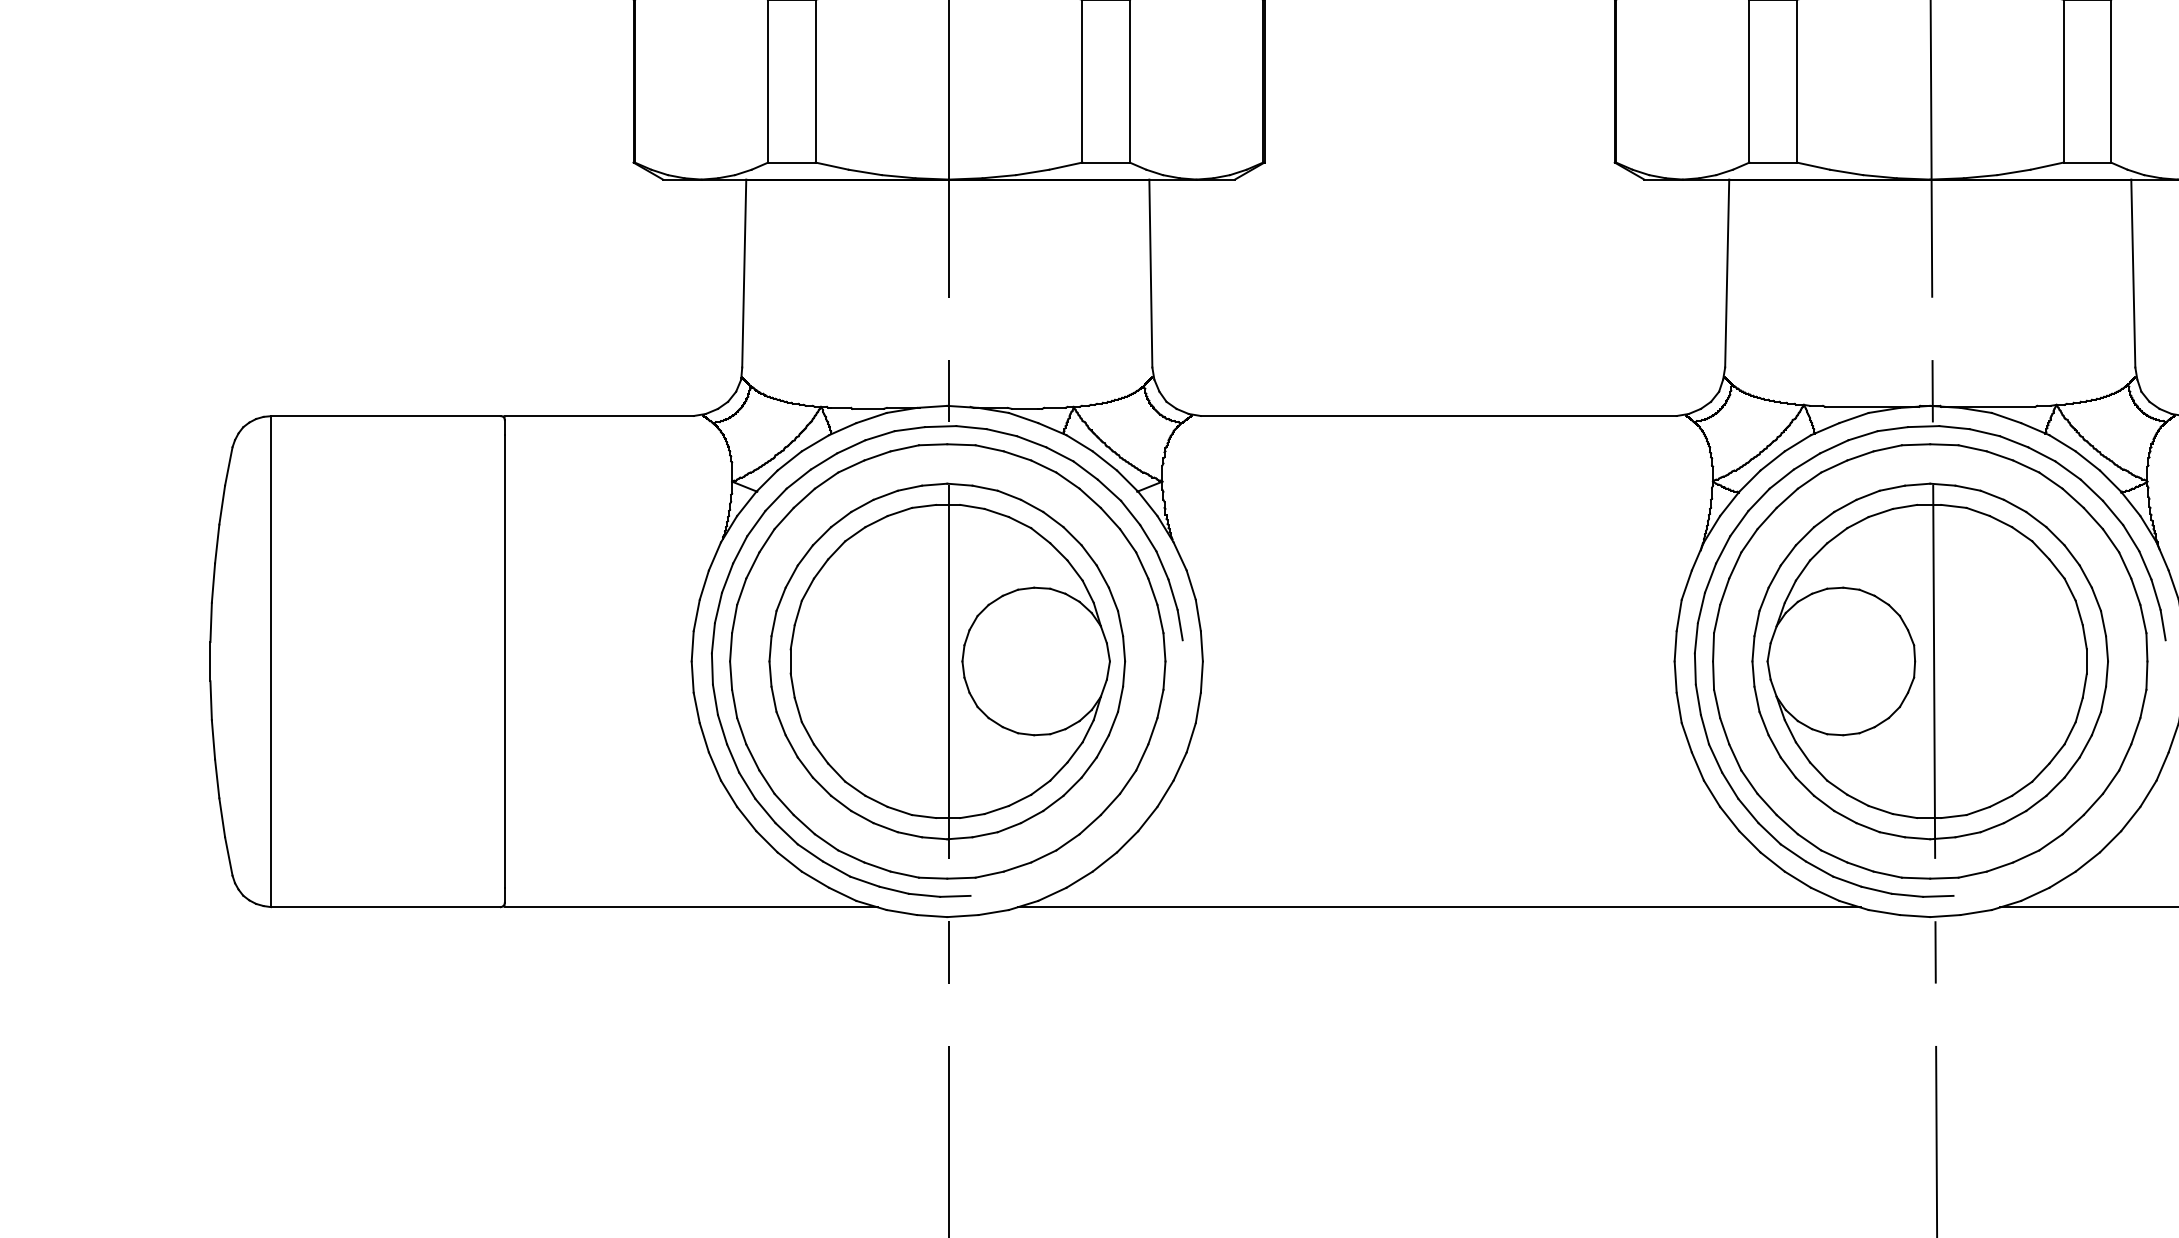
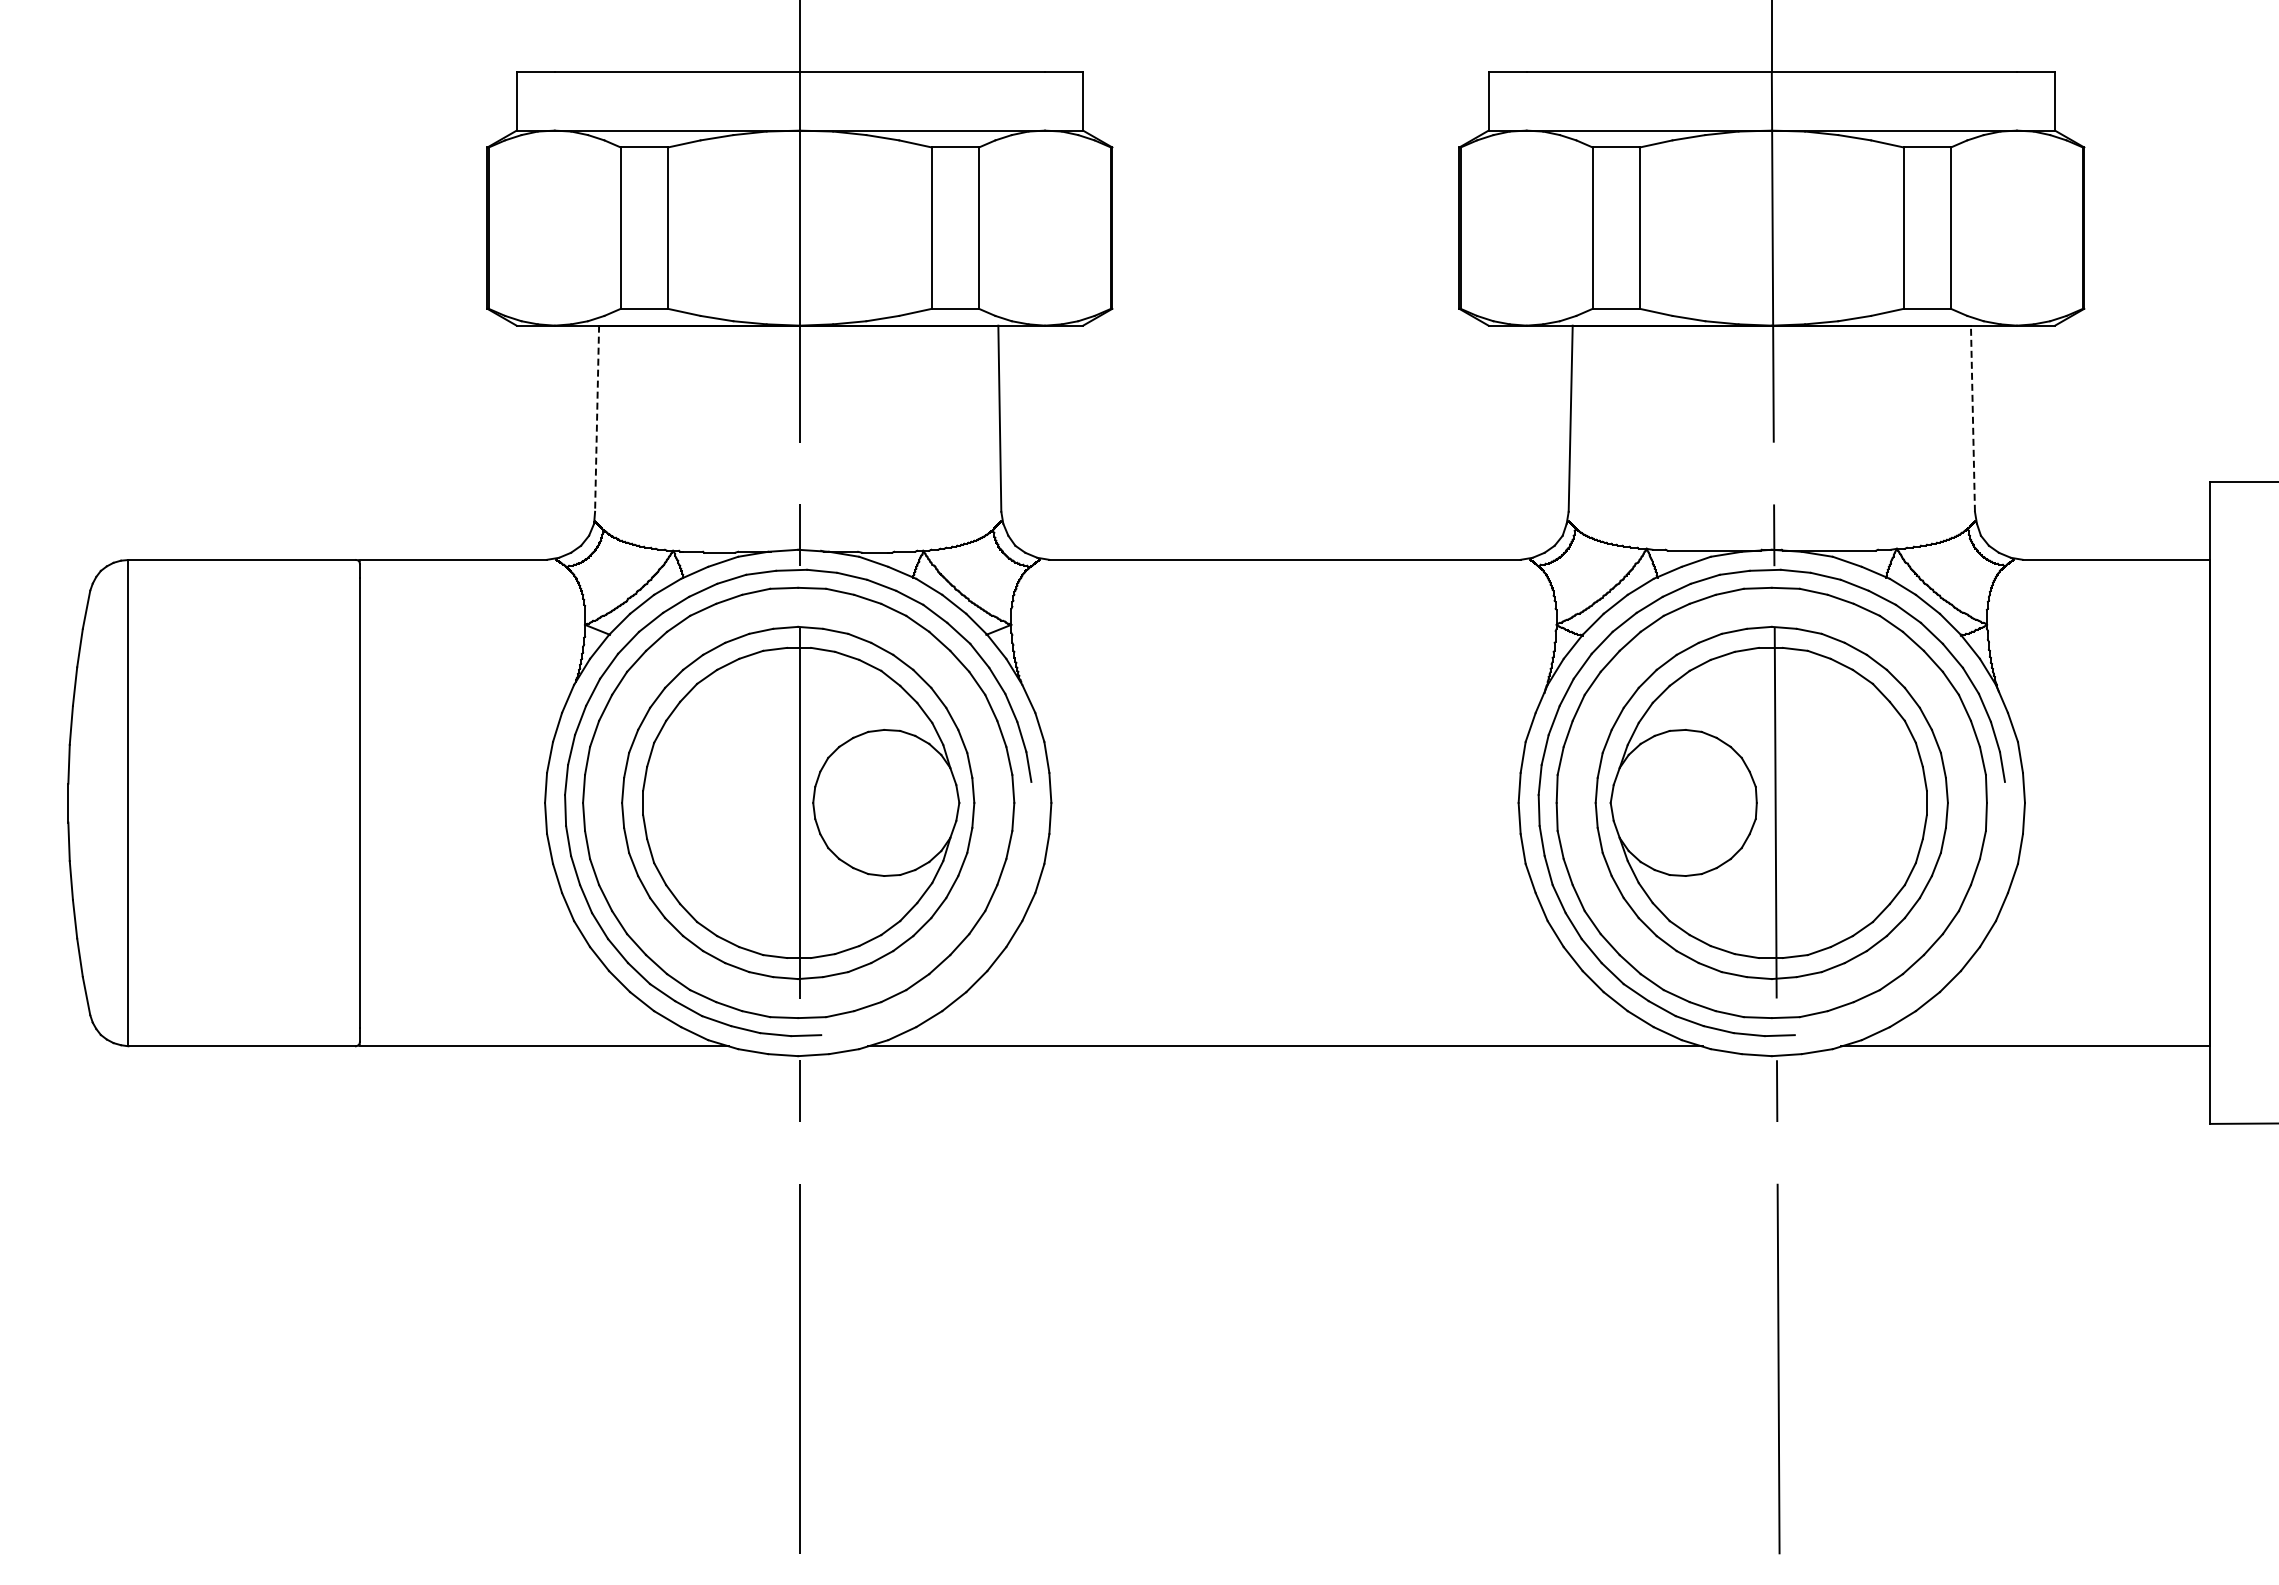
line: (2132, 273) -> (1972, 418), solid -> dashed
line: (744, 274) -> (597, 419), solid -> dashed

